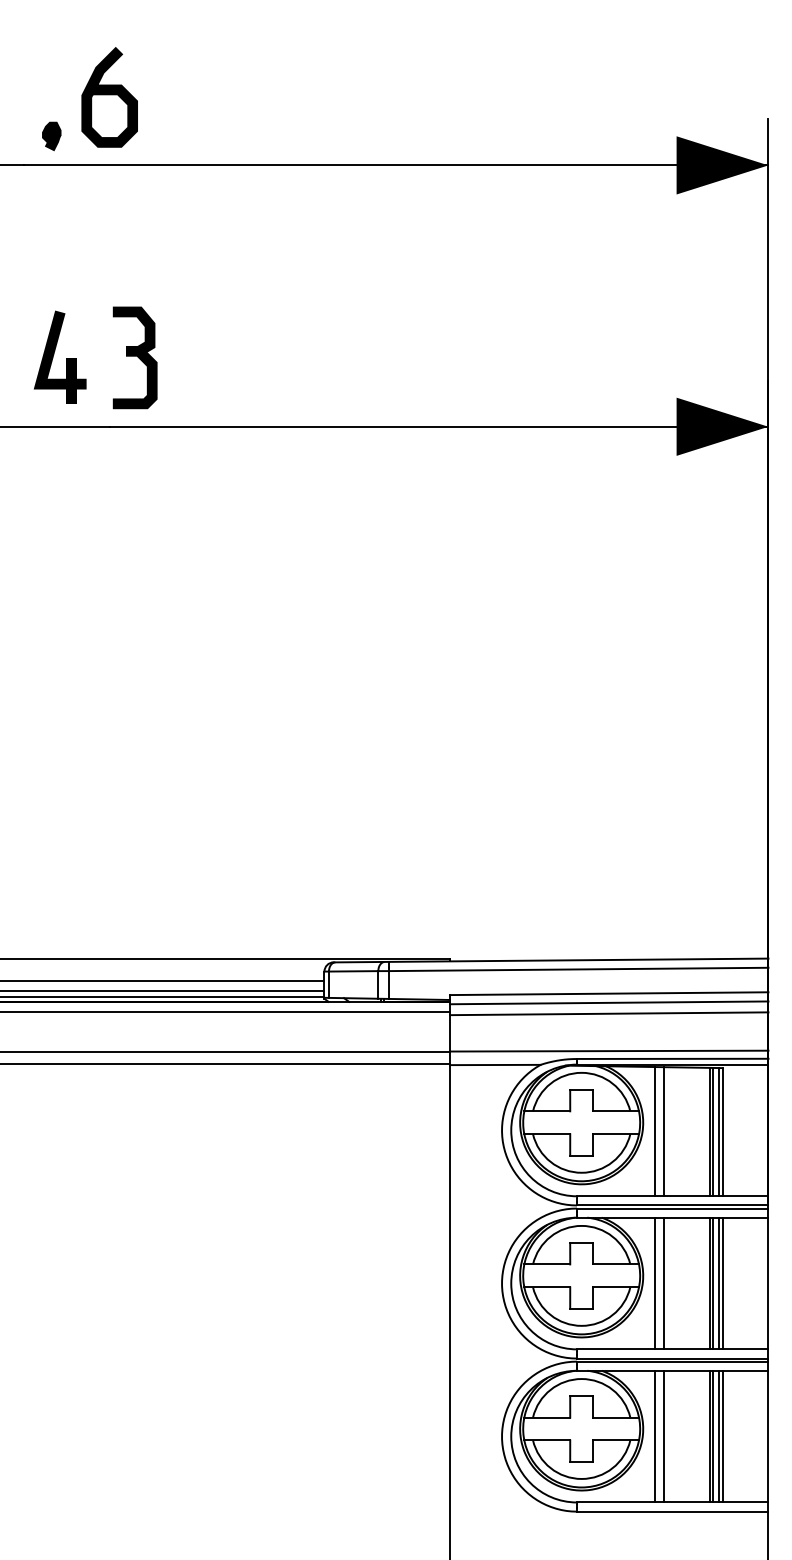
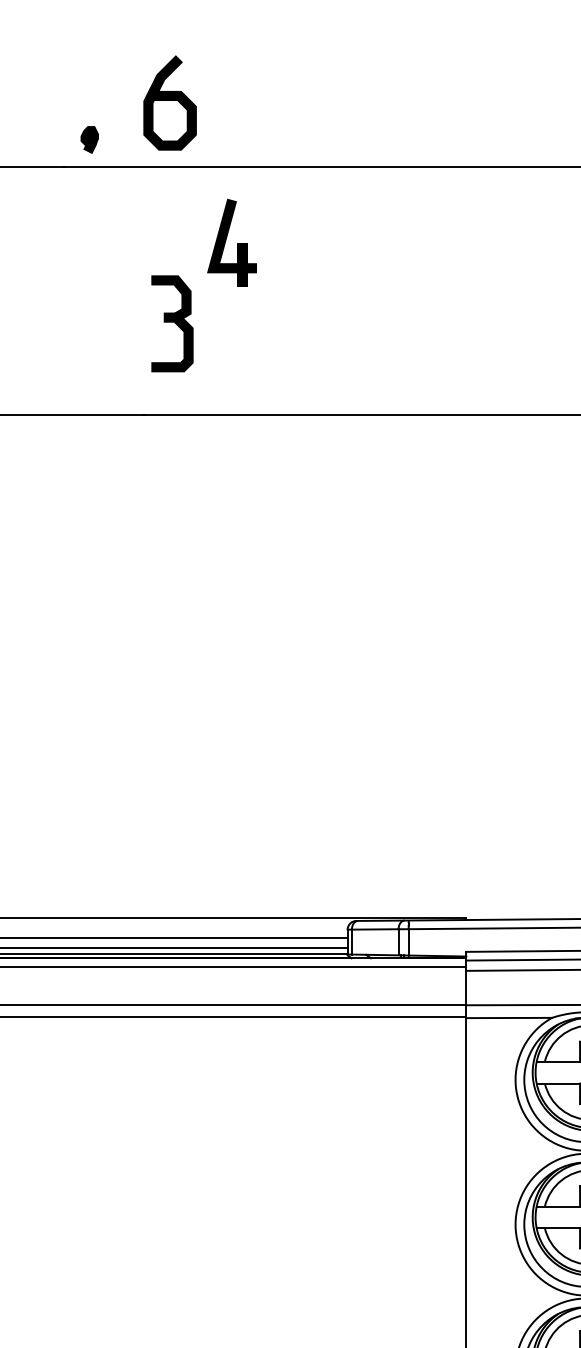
curve: (109, 95) -> (169, 101), moved
part: (59, 356) -> (231, 242), moved
part: (134, 357) -> (171, 323), moved

